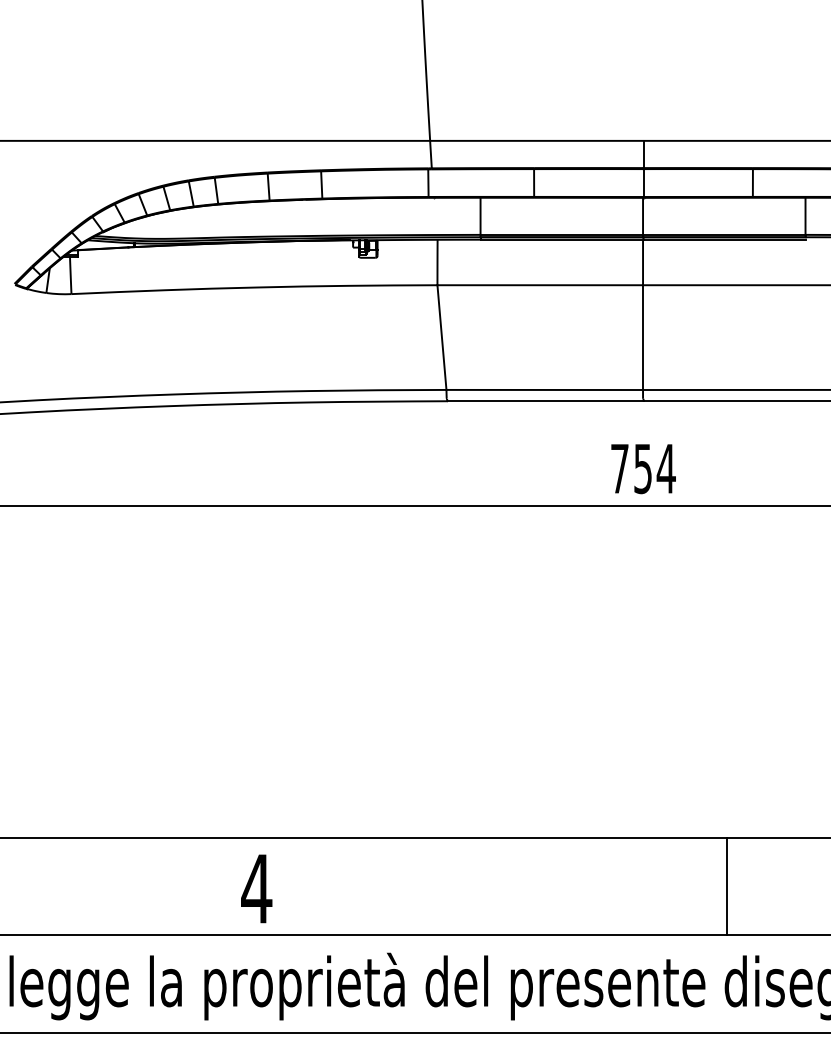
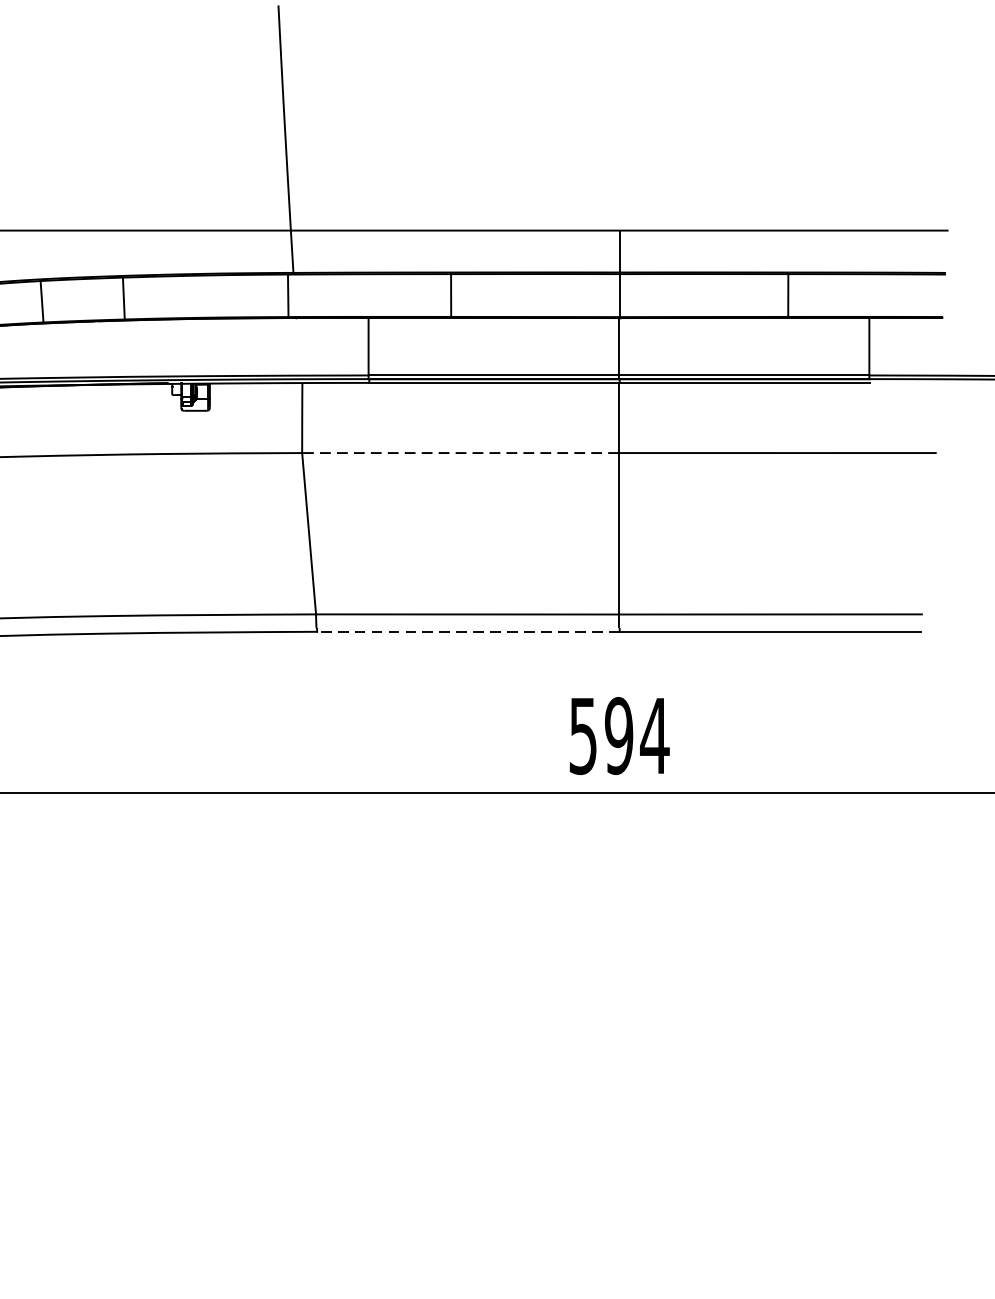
line: (540, 285) -> (460, 453), solid -> dashed
line: (545, 401) -> (468, 632), solid -> dashed
text: (631, 468) -> (601, 735), 754 -> 594

